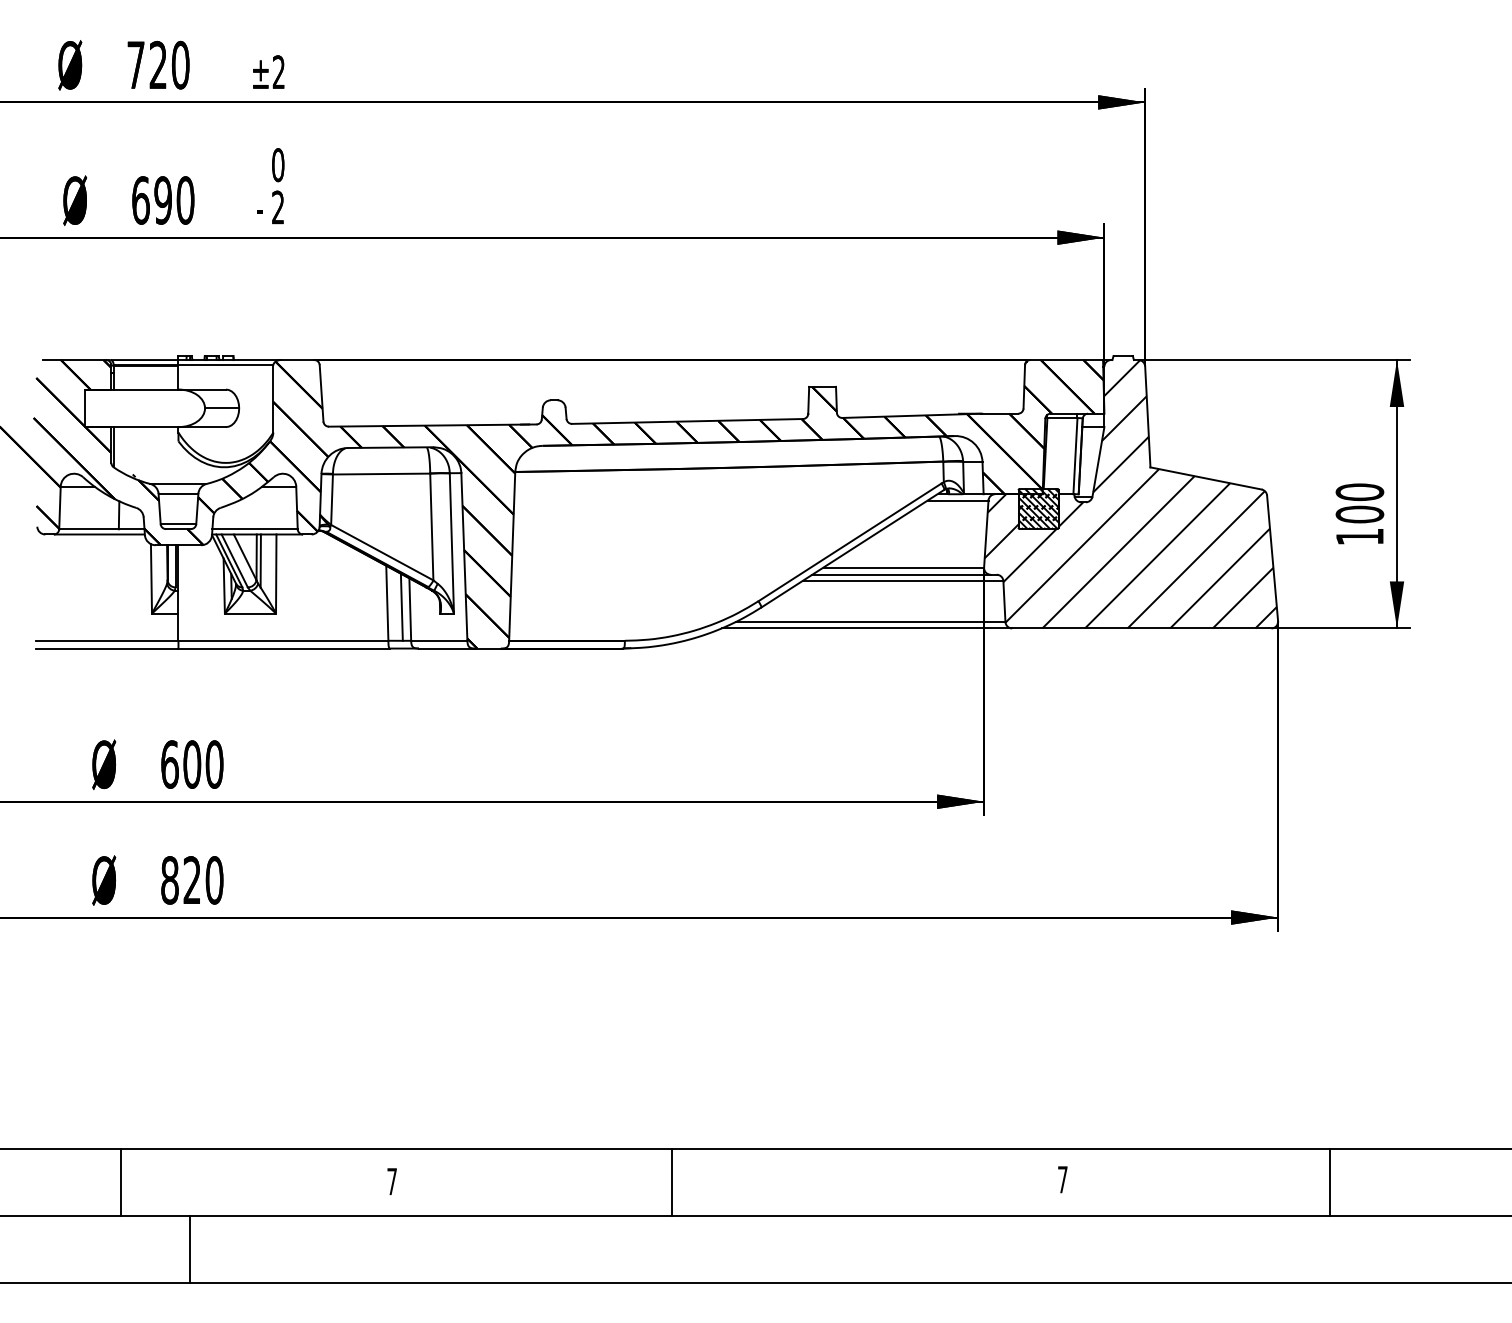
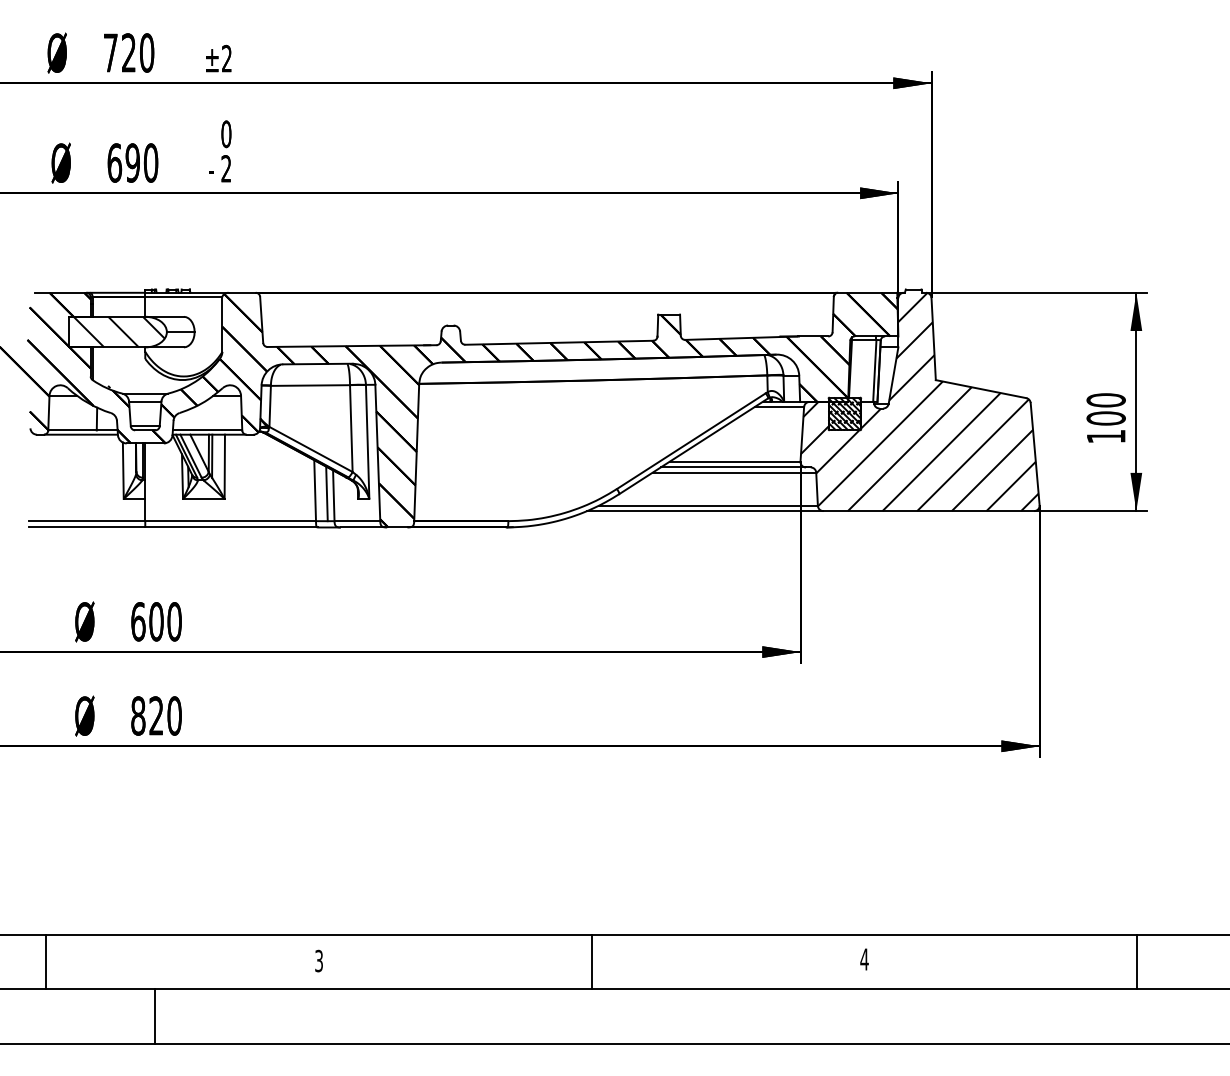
hatch: (143, 407) -> (116, 331), added
text: (1062, 1179) -> (864, 959), 7 -> 4
text: (391, 1180) -> (318, 960), 7 -> 3
line: (120, 1182) -> (45, 961), moved
line: (671, 1182) -> (591, 961), moved
line: (1330, 1182) -> (1137, 961), moved

